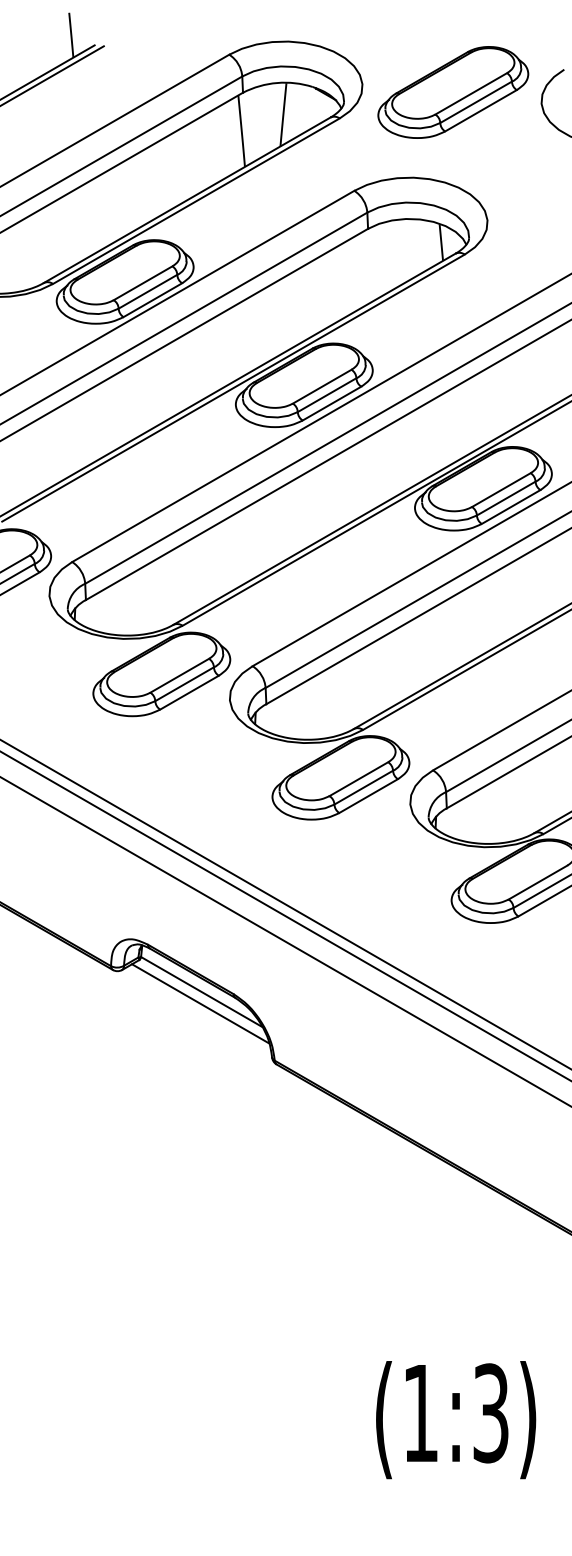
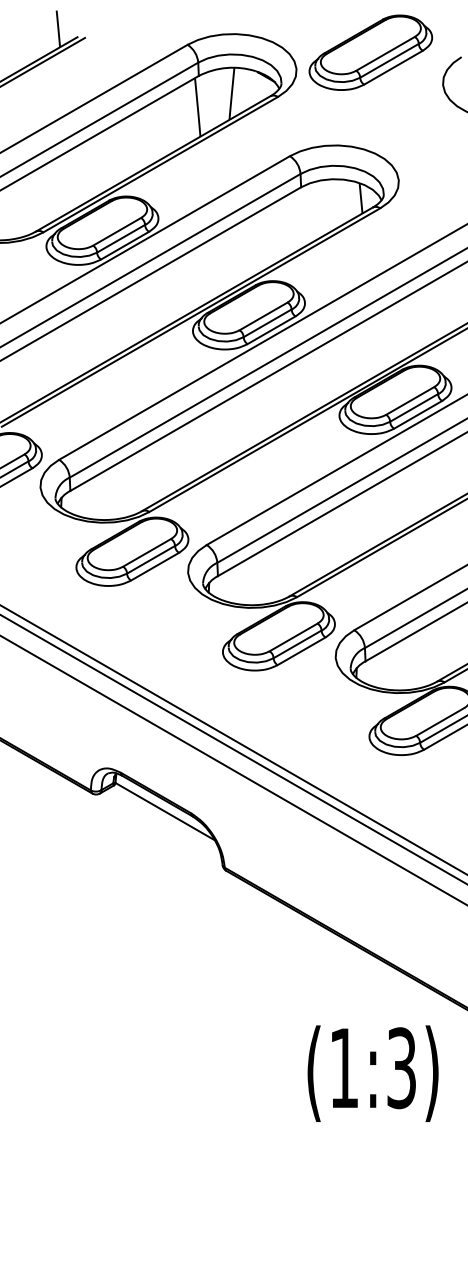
part: (452, 92) -> (370, 52), moved
line: (201, 1002) -> (164, 820), removed
text: (455, 1419) -> (372, 1073), moved

